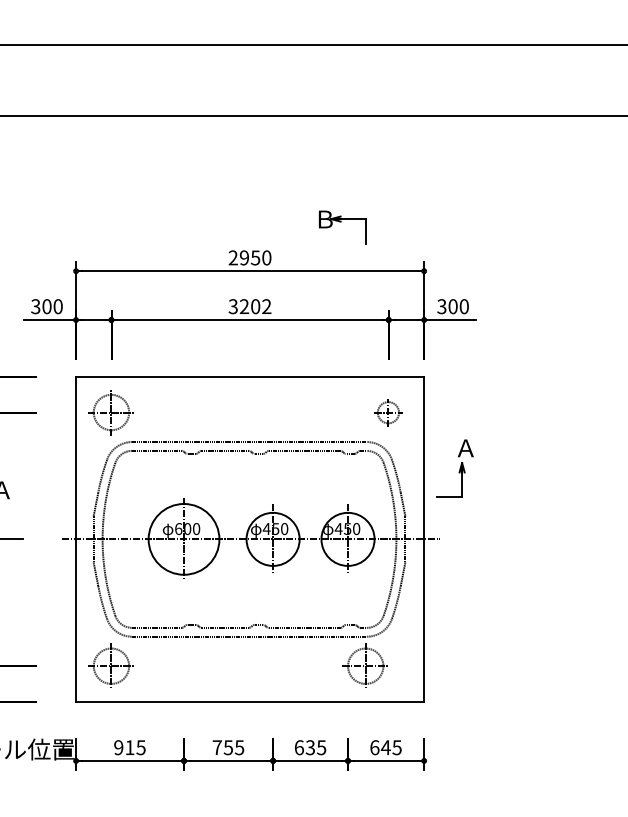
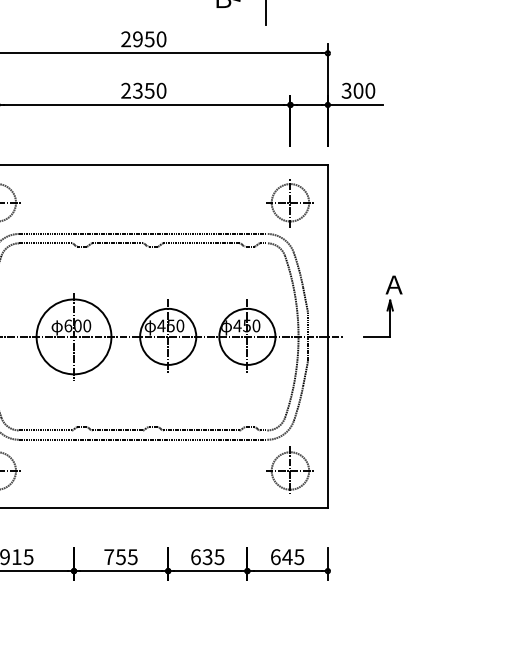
text: (249, 306) -> (143, 90), 3202 -> 2350
part: (387, 412) -> (289, 202), size x1.67
part: (454, 468) -> (382, 306), moved
part: (364, 665) -> (289, 470), moved

